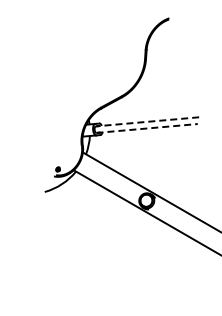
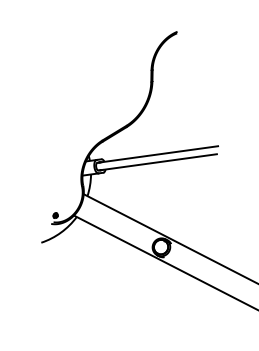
line: (147, 121) -> (157, 154), dashed -> solid
line: (147, 128) -> (158, 162), dashed -> solid

